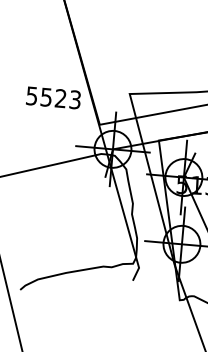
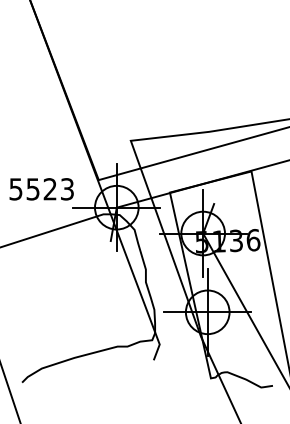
text: (53, 98) -> (41, 189), moved

